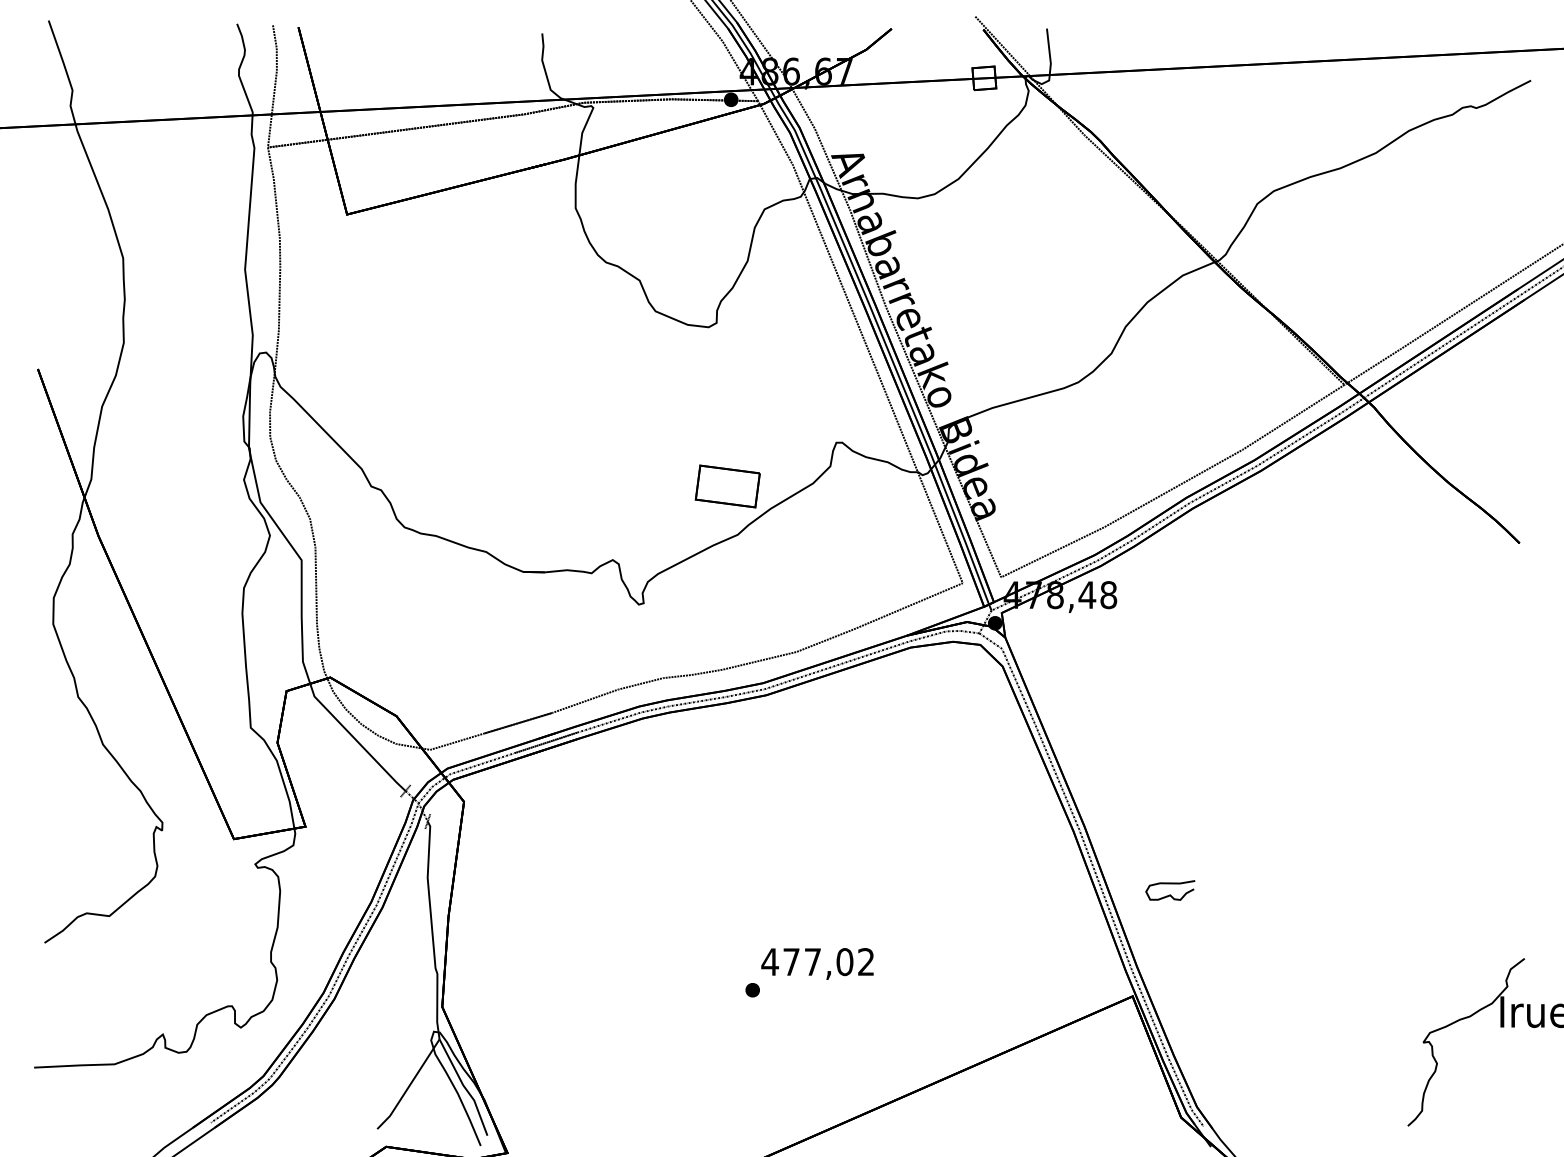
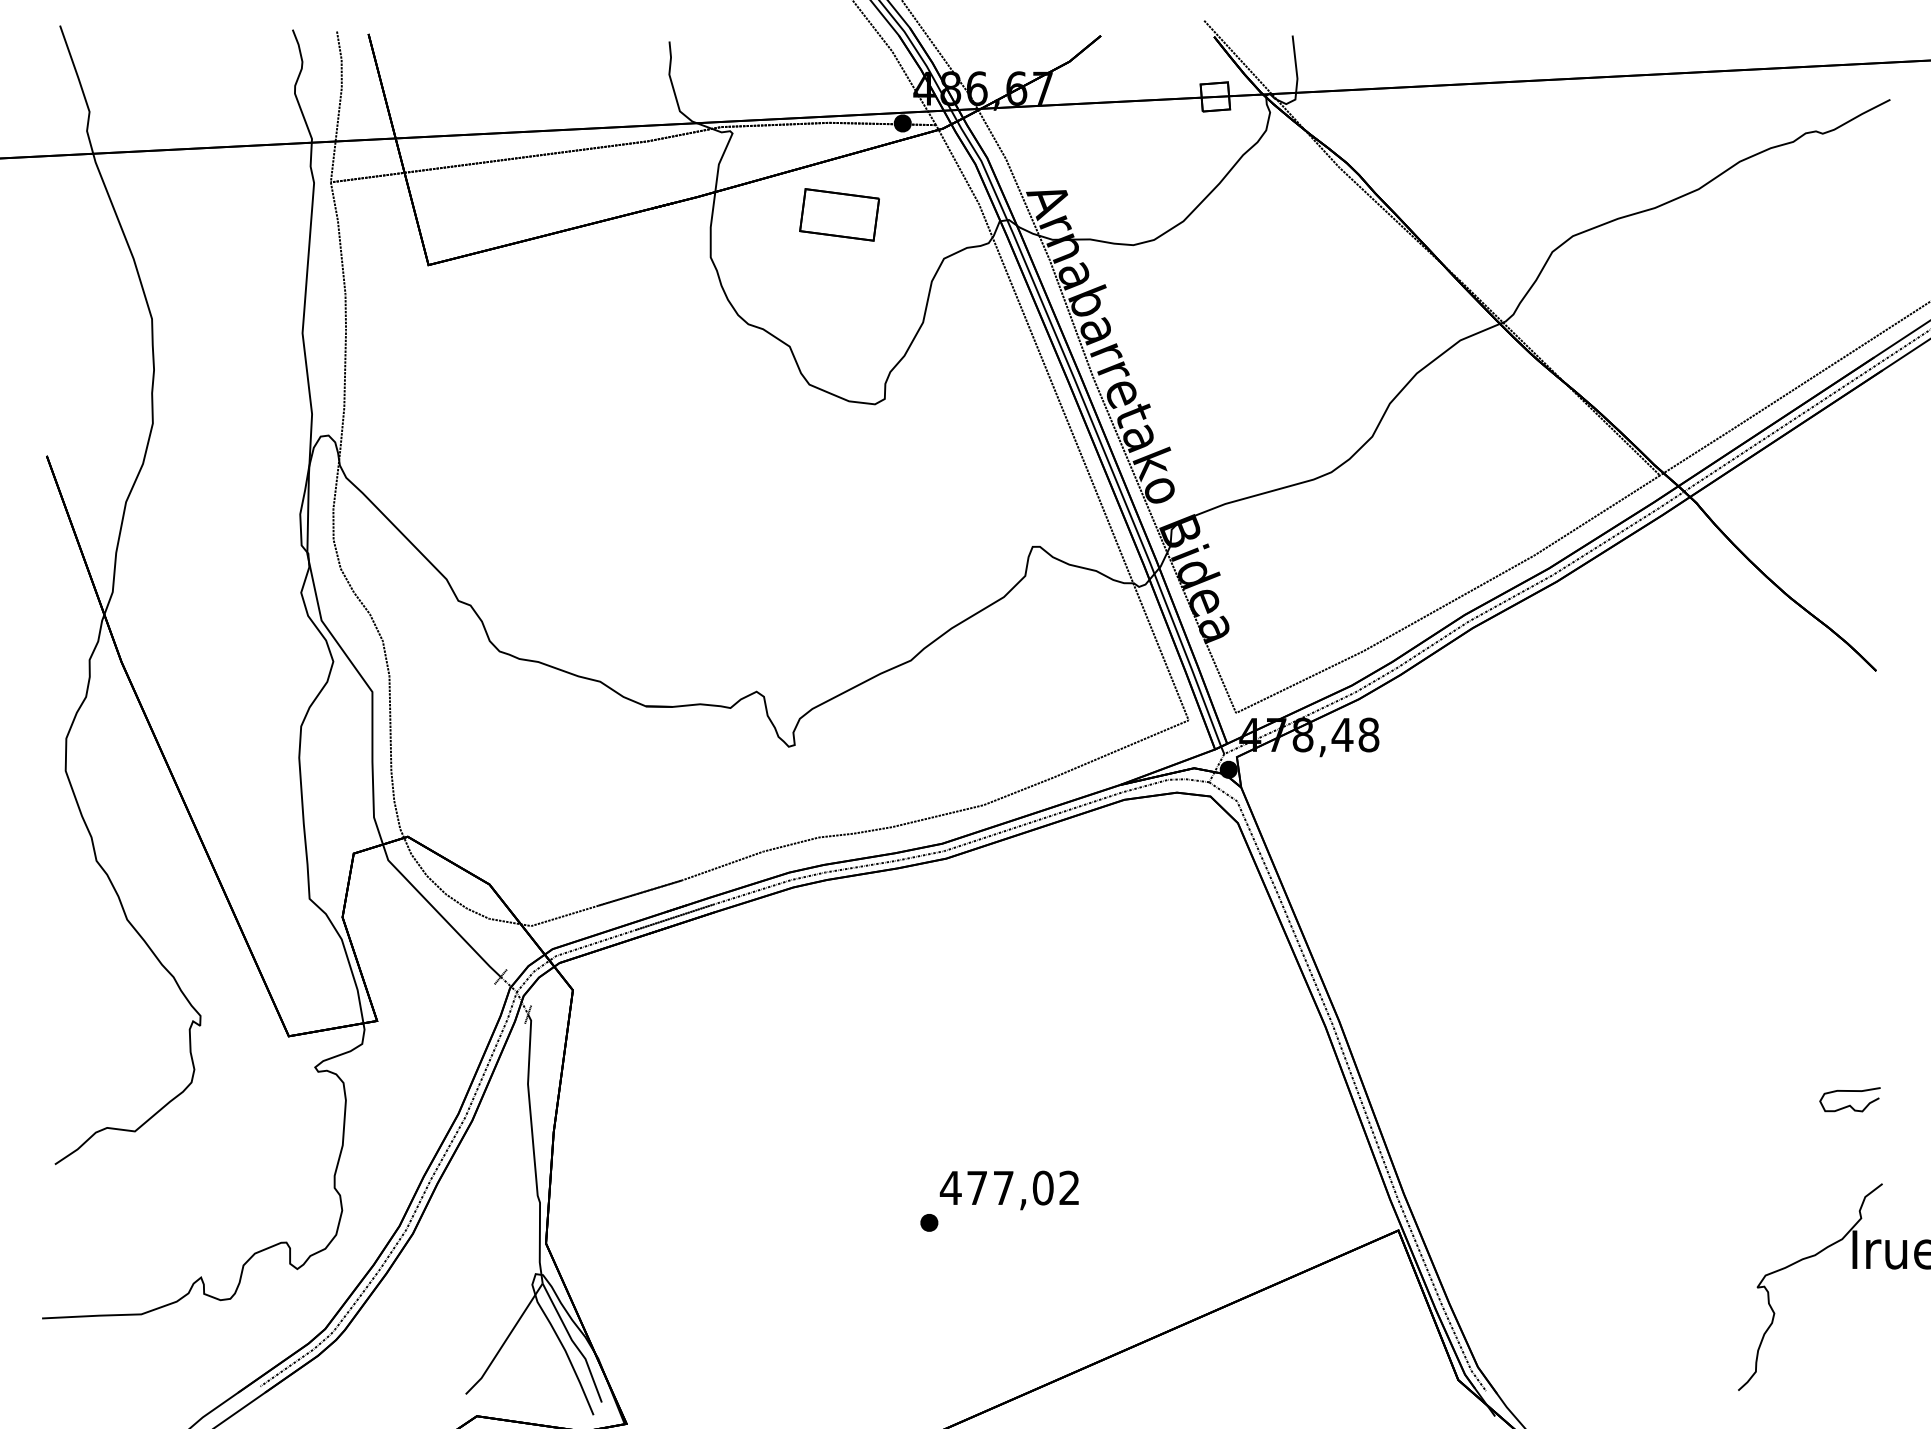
part: (727, 486) -> (839, 214), moved
curve: (1169, 894) -> (1849, 1104), moved

